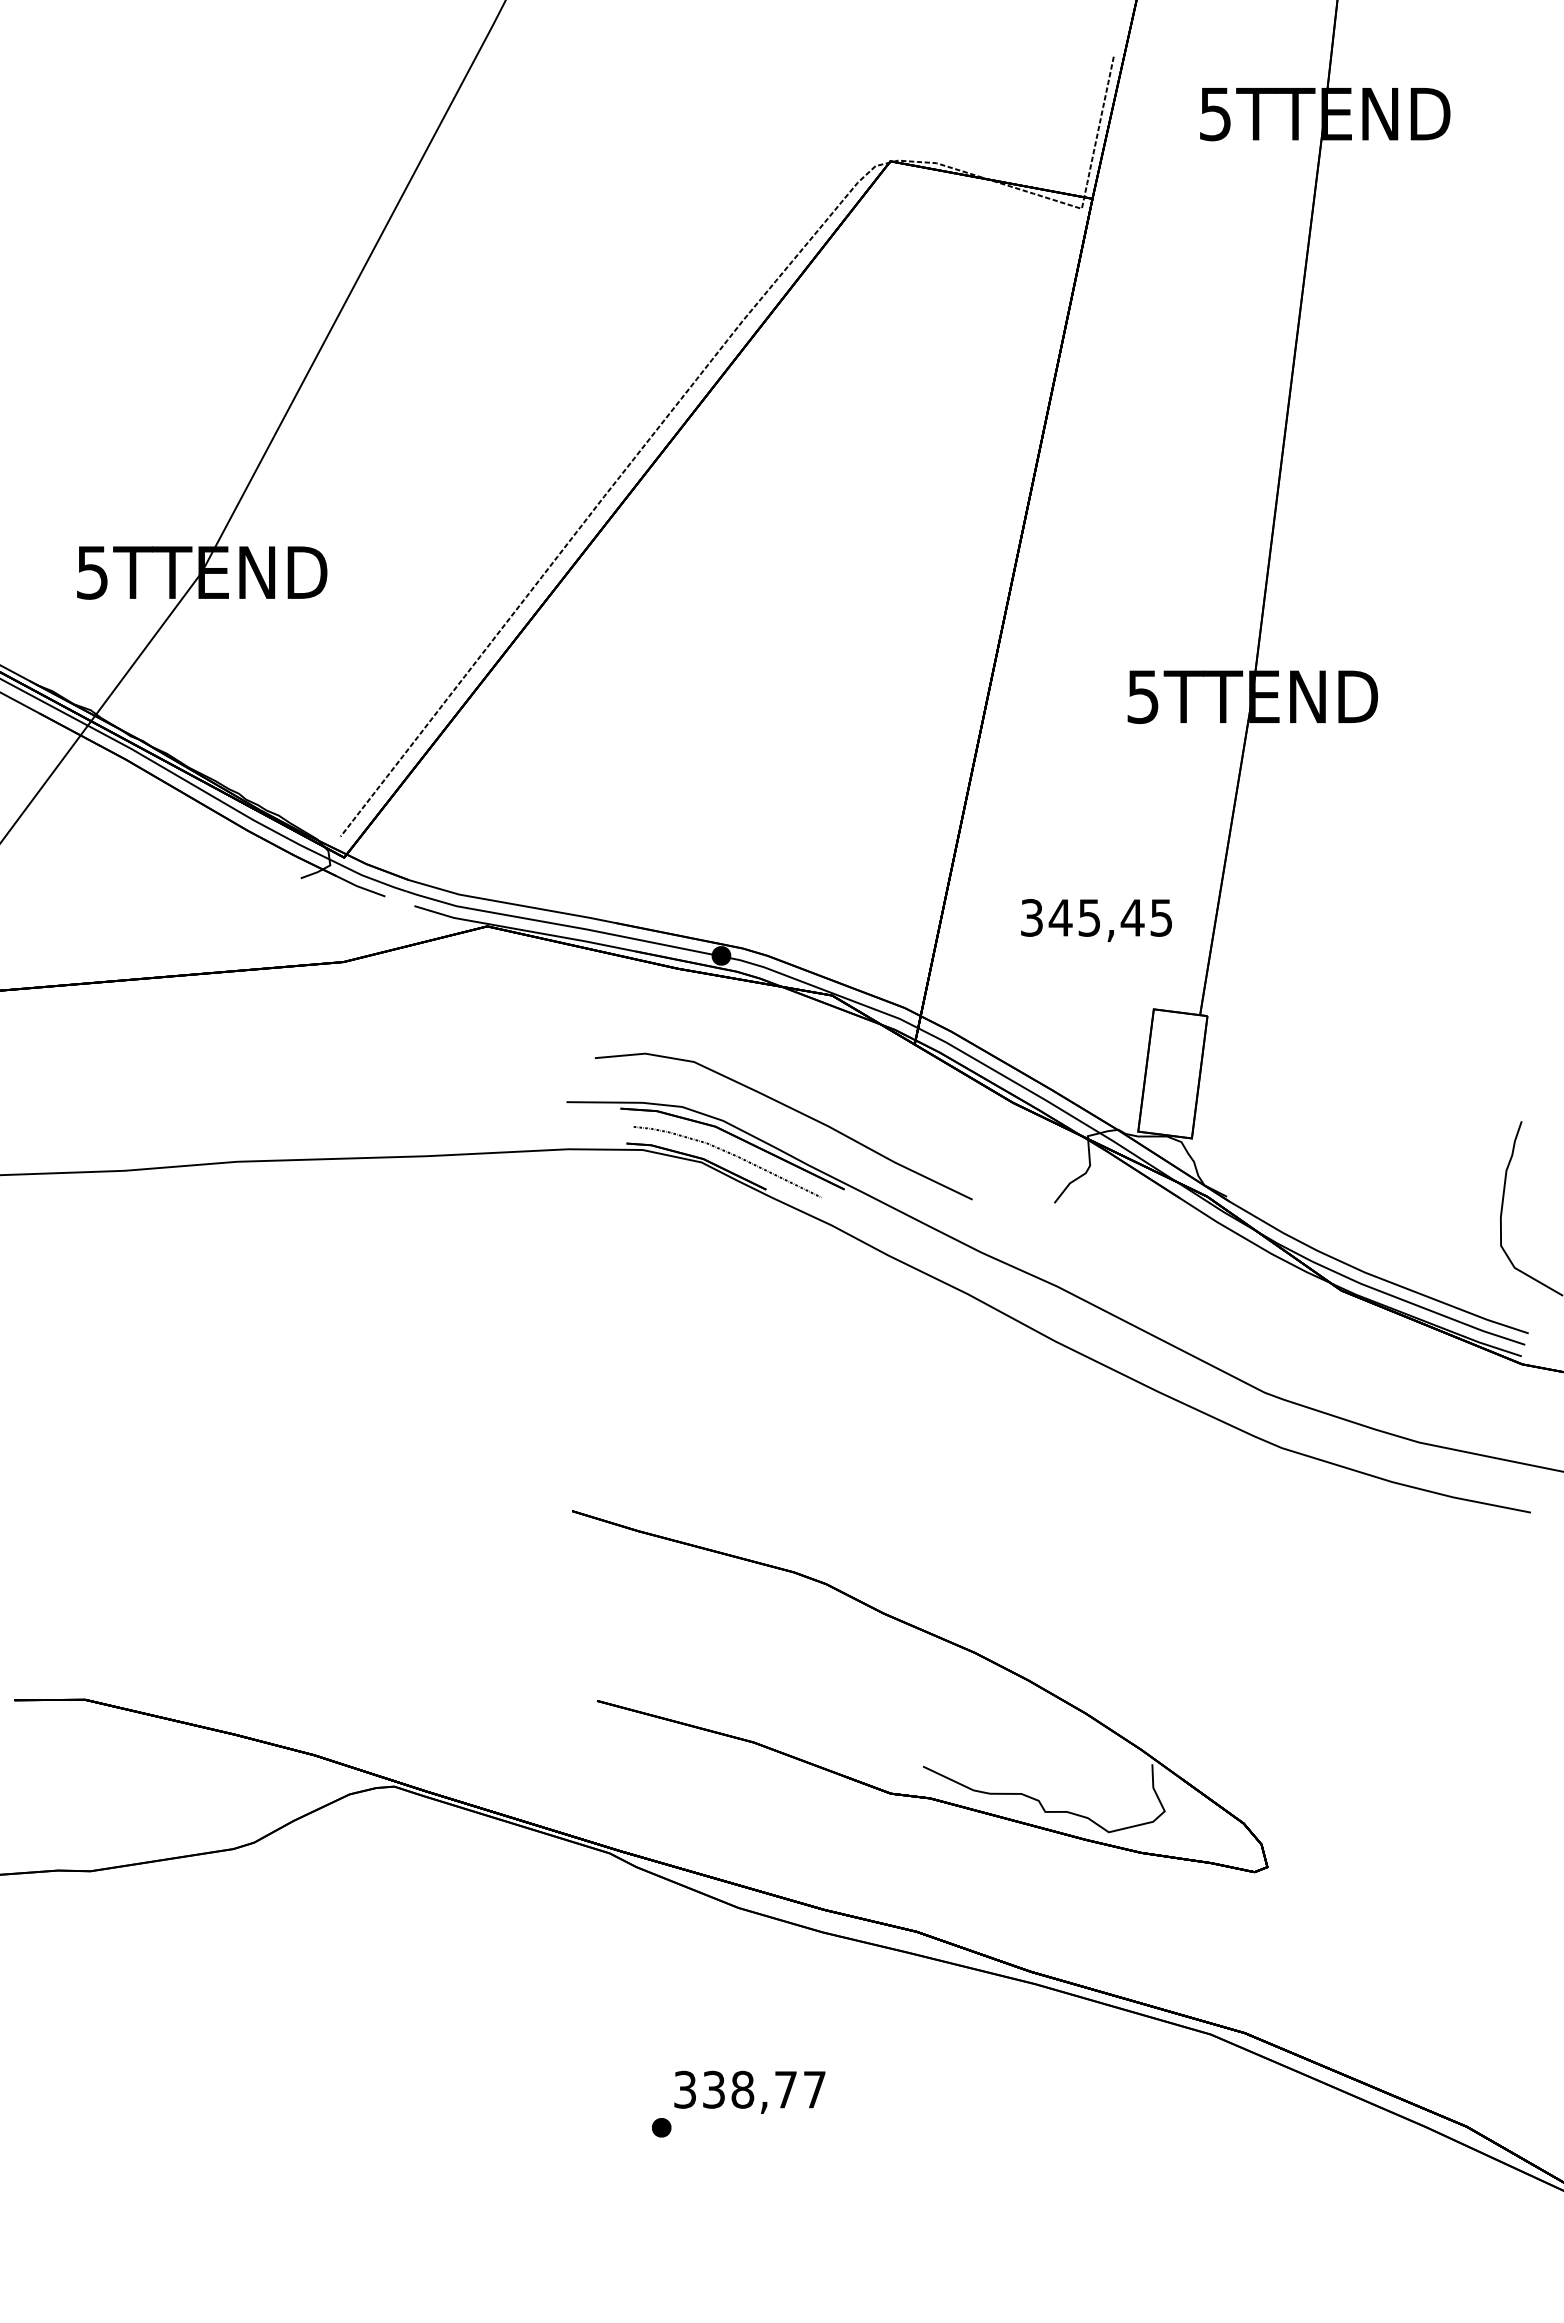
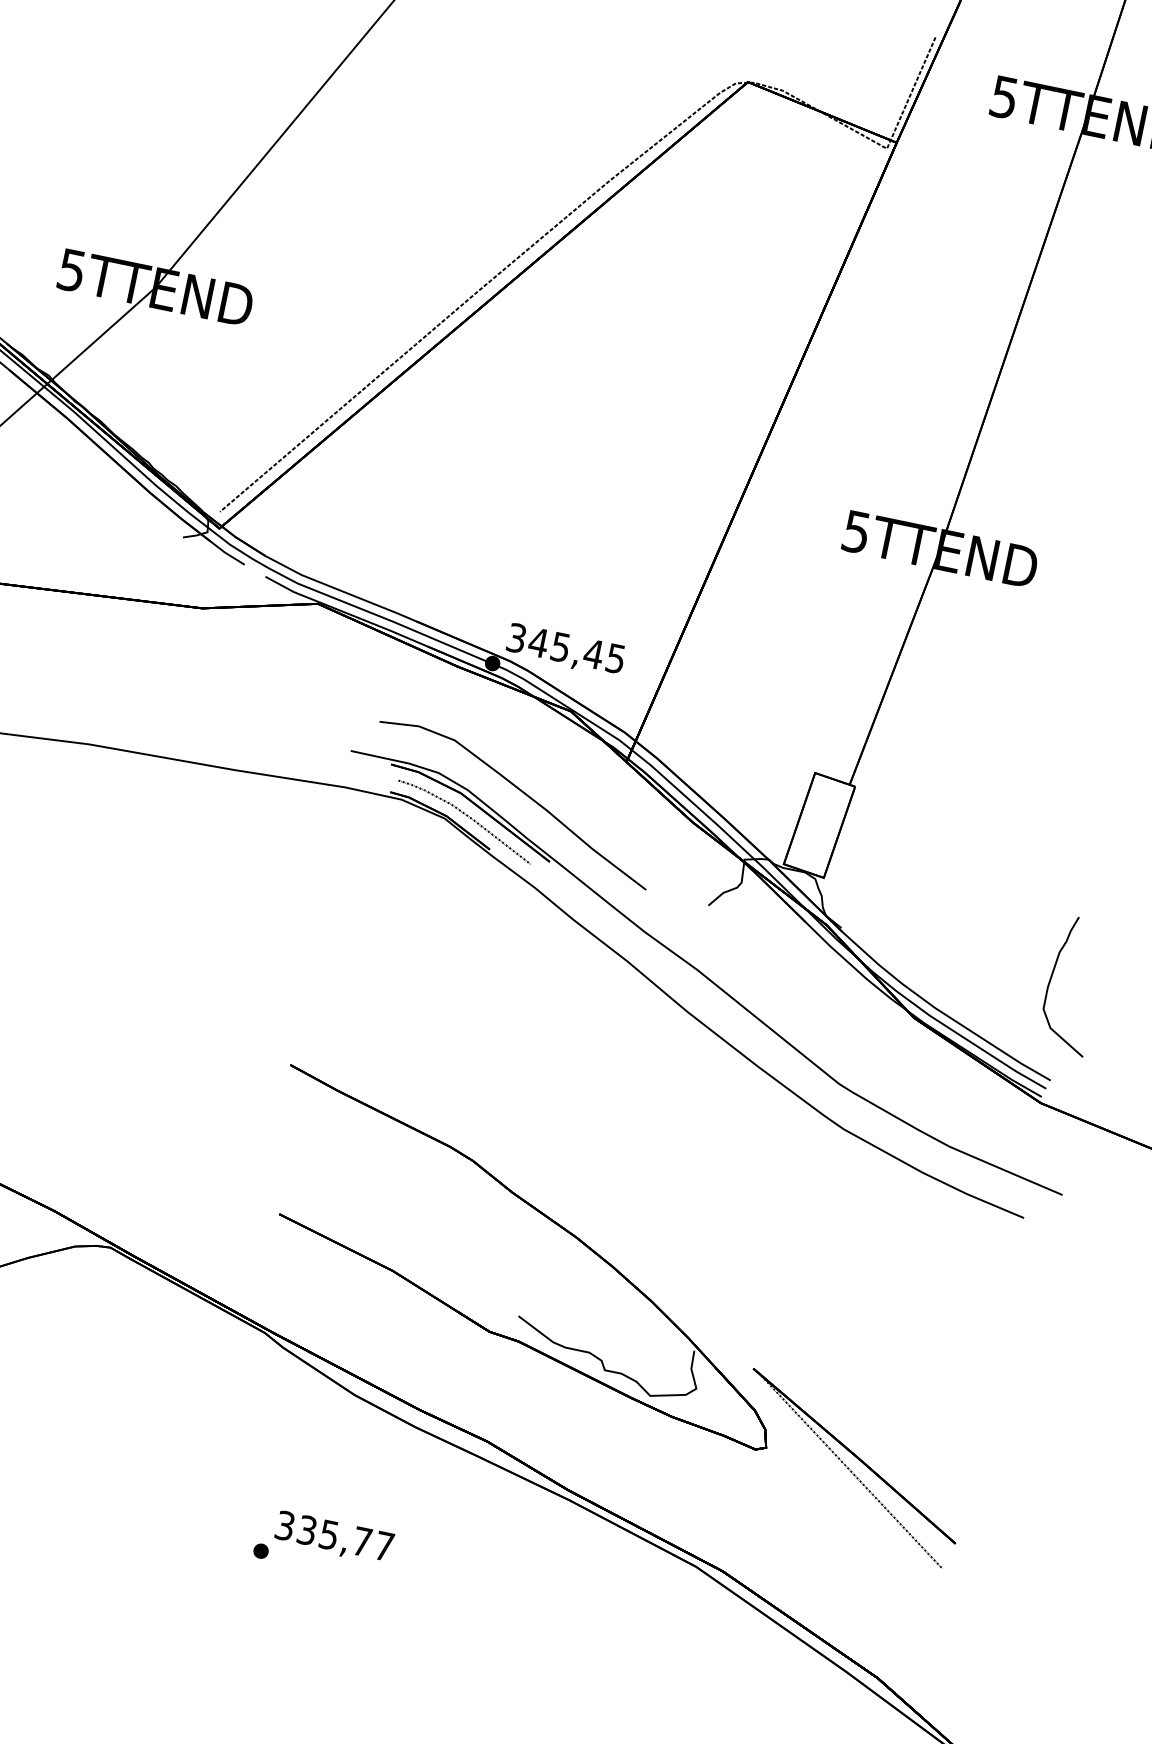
text: (1096, 920) -> (565, 650), moved
part: (1379, 1871) -> (851, 1468), added
text: (742, 2089) -> (329, 1534), 338,77 -> 335,77

